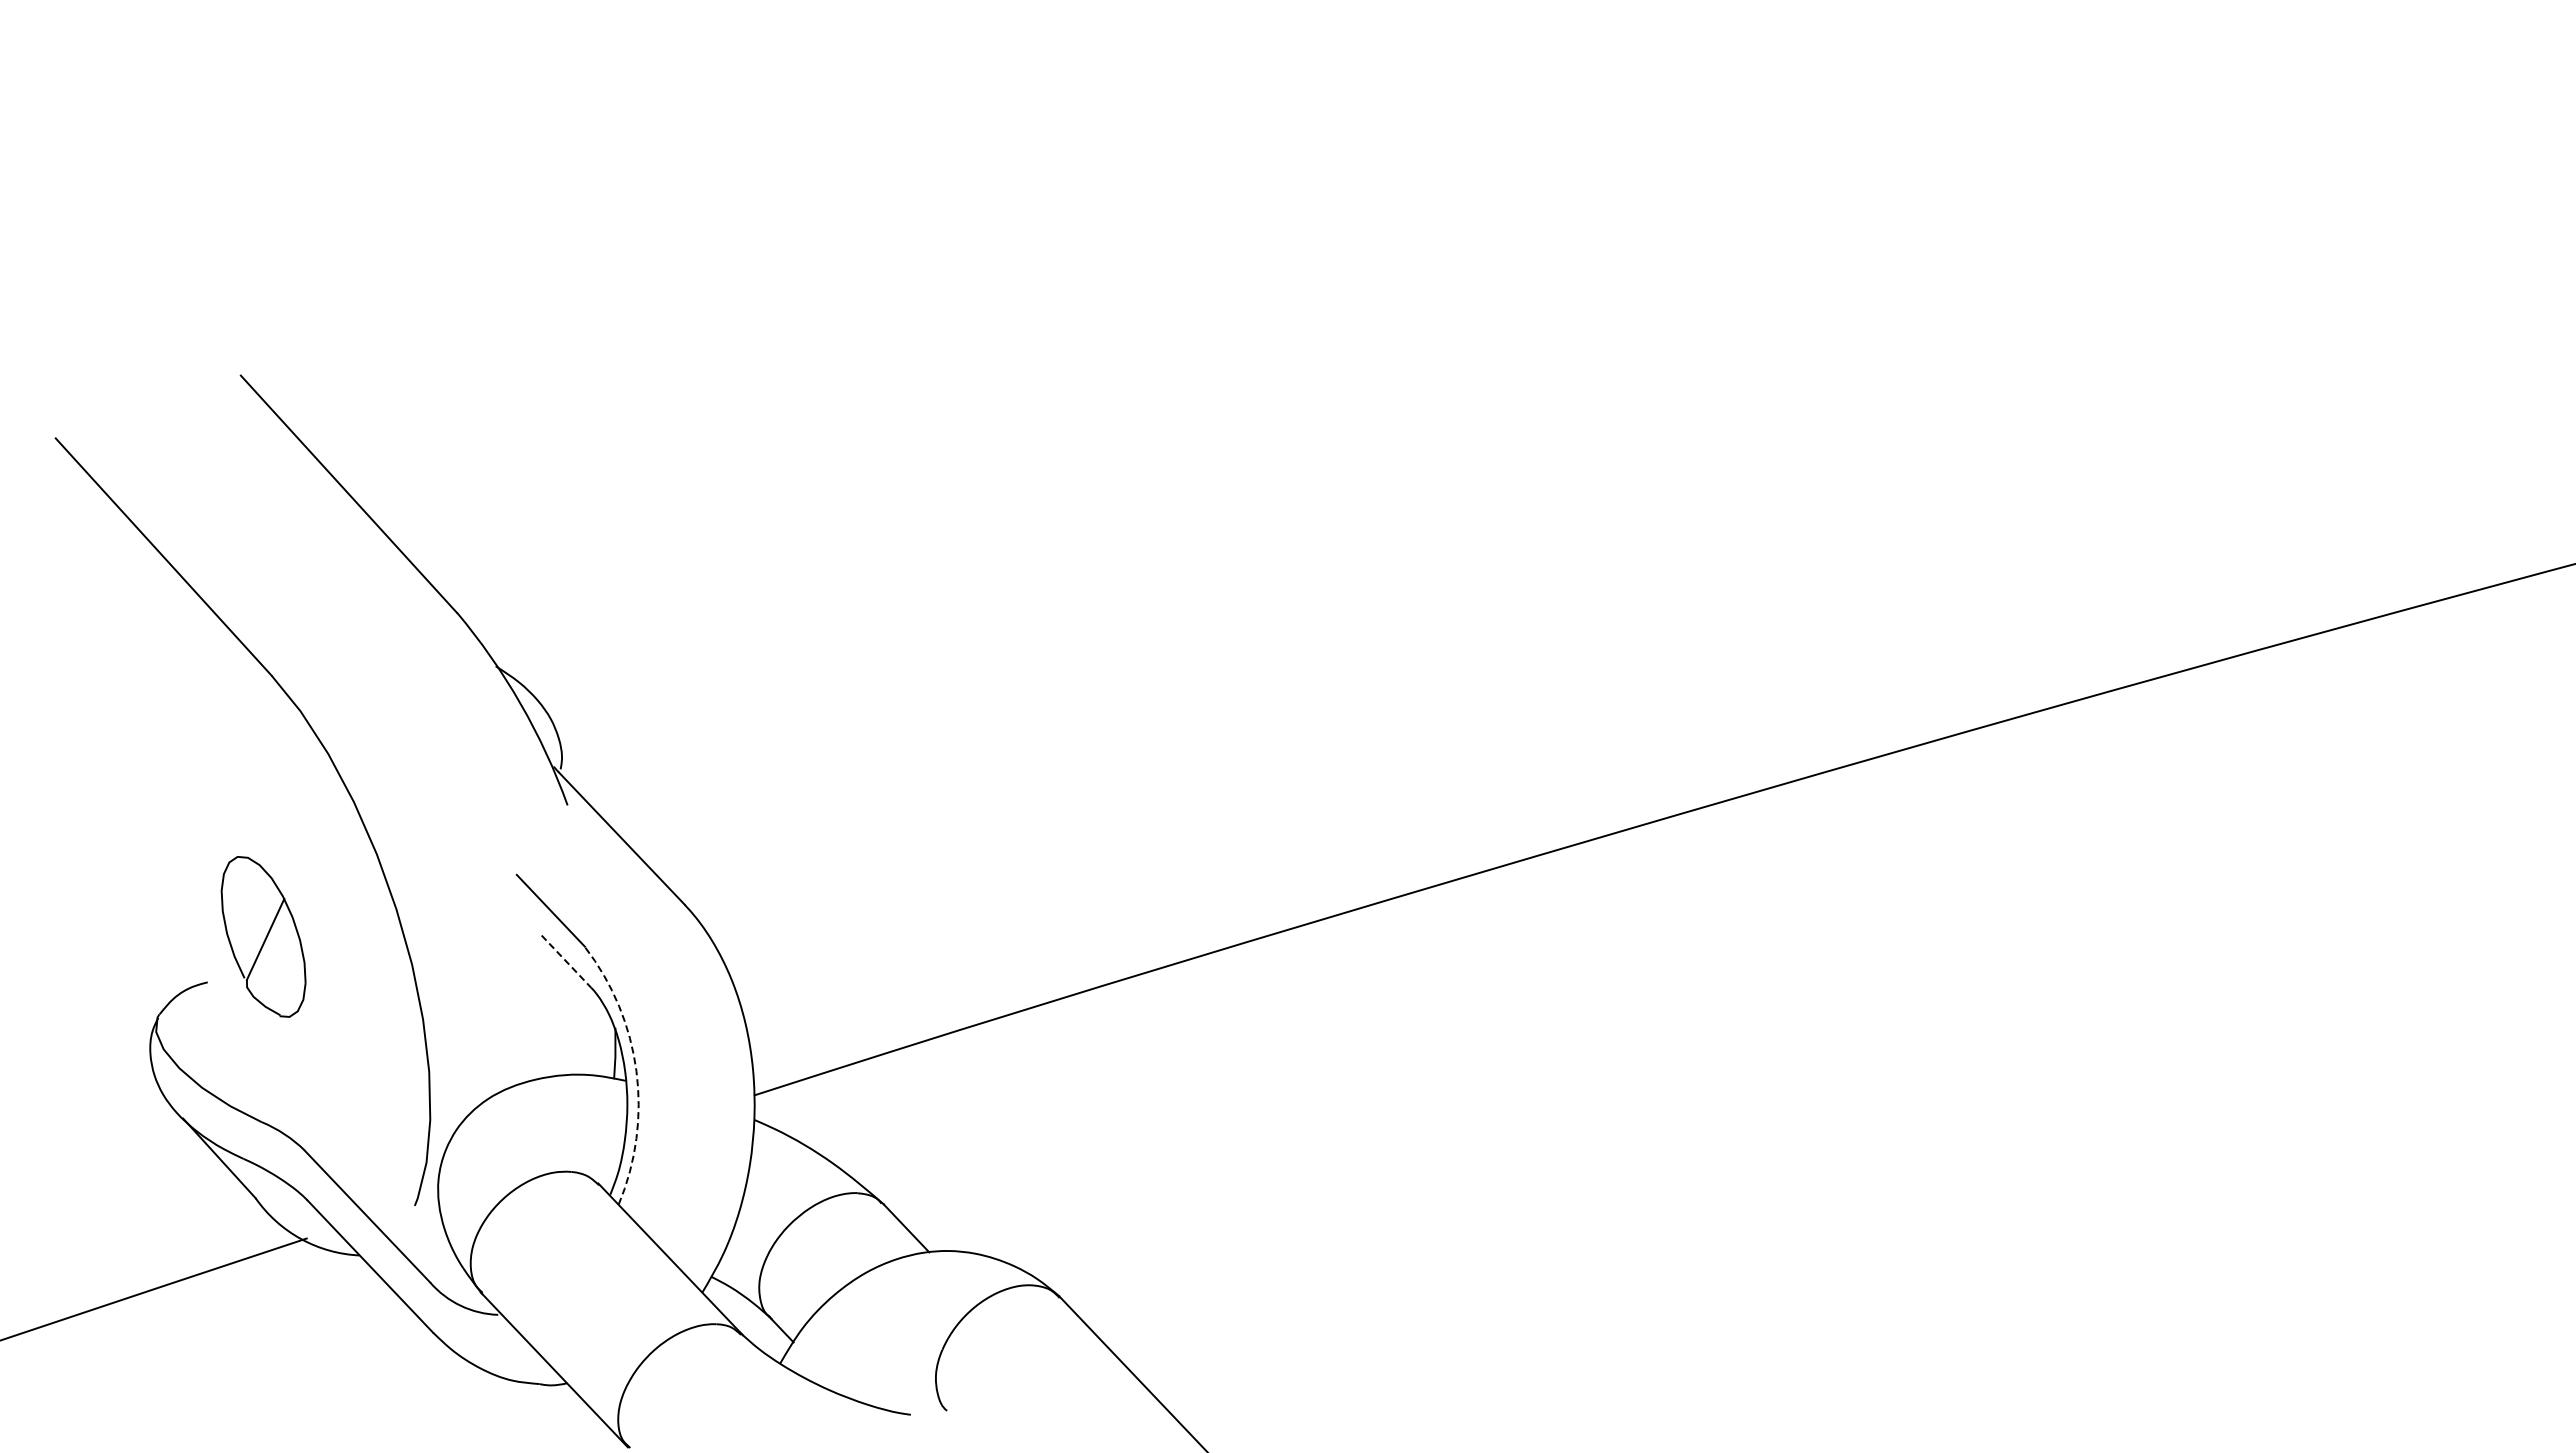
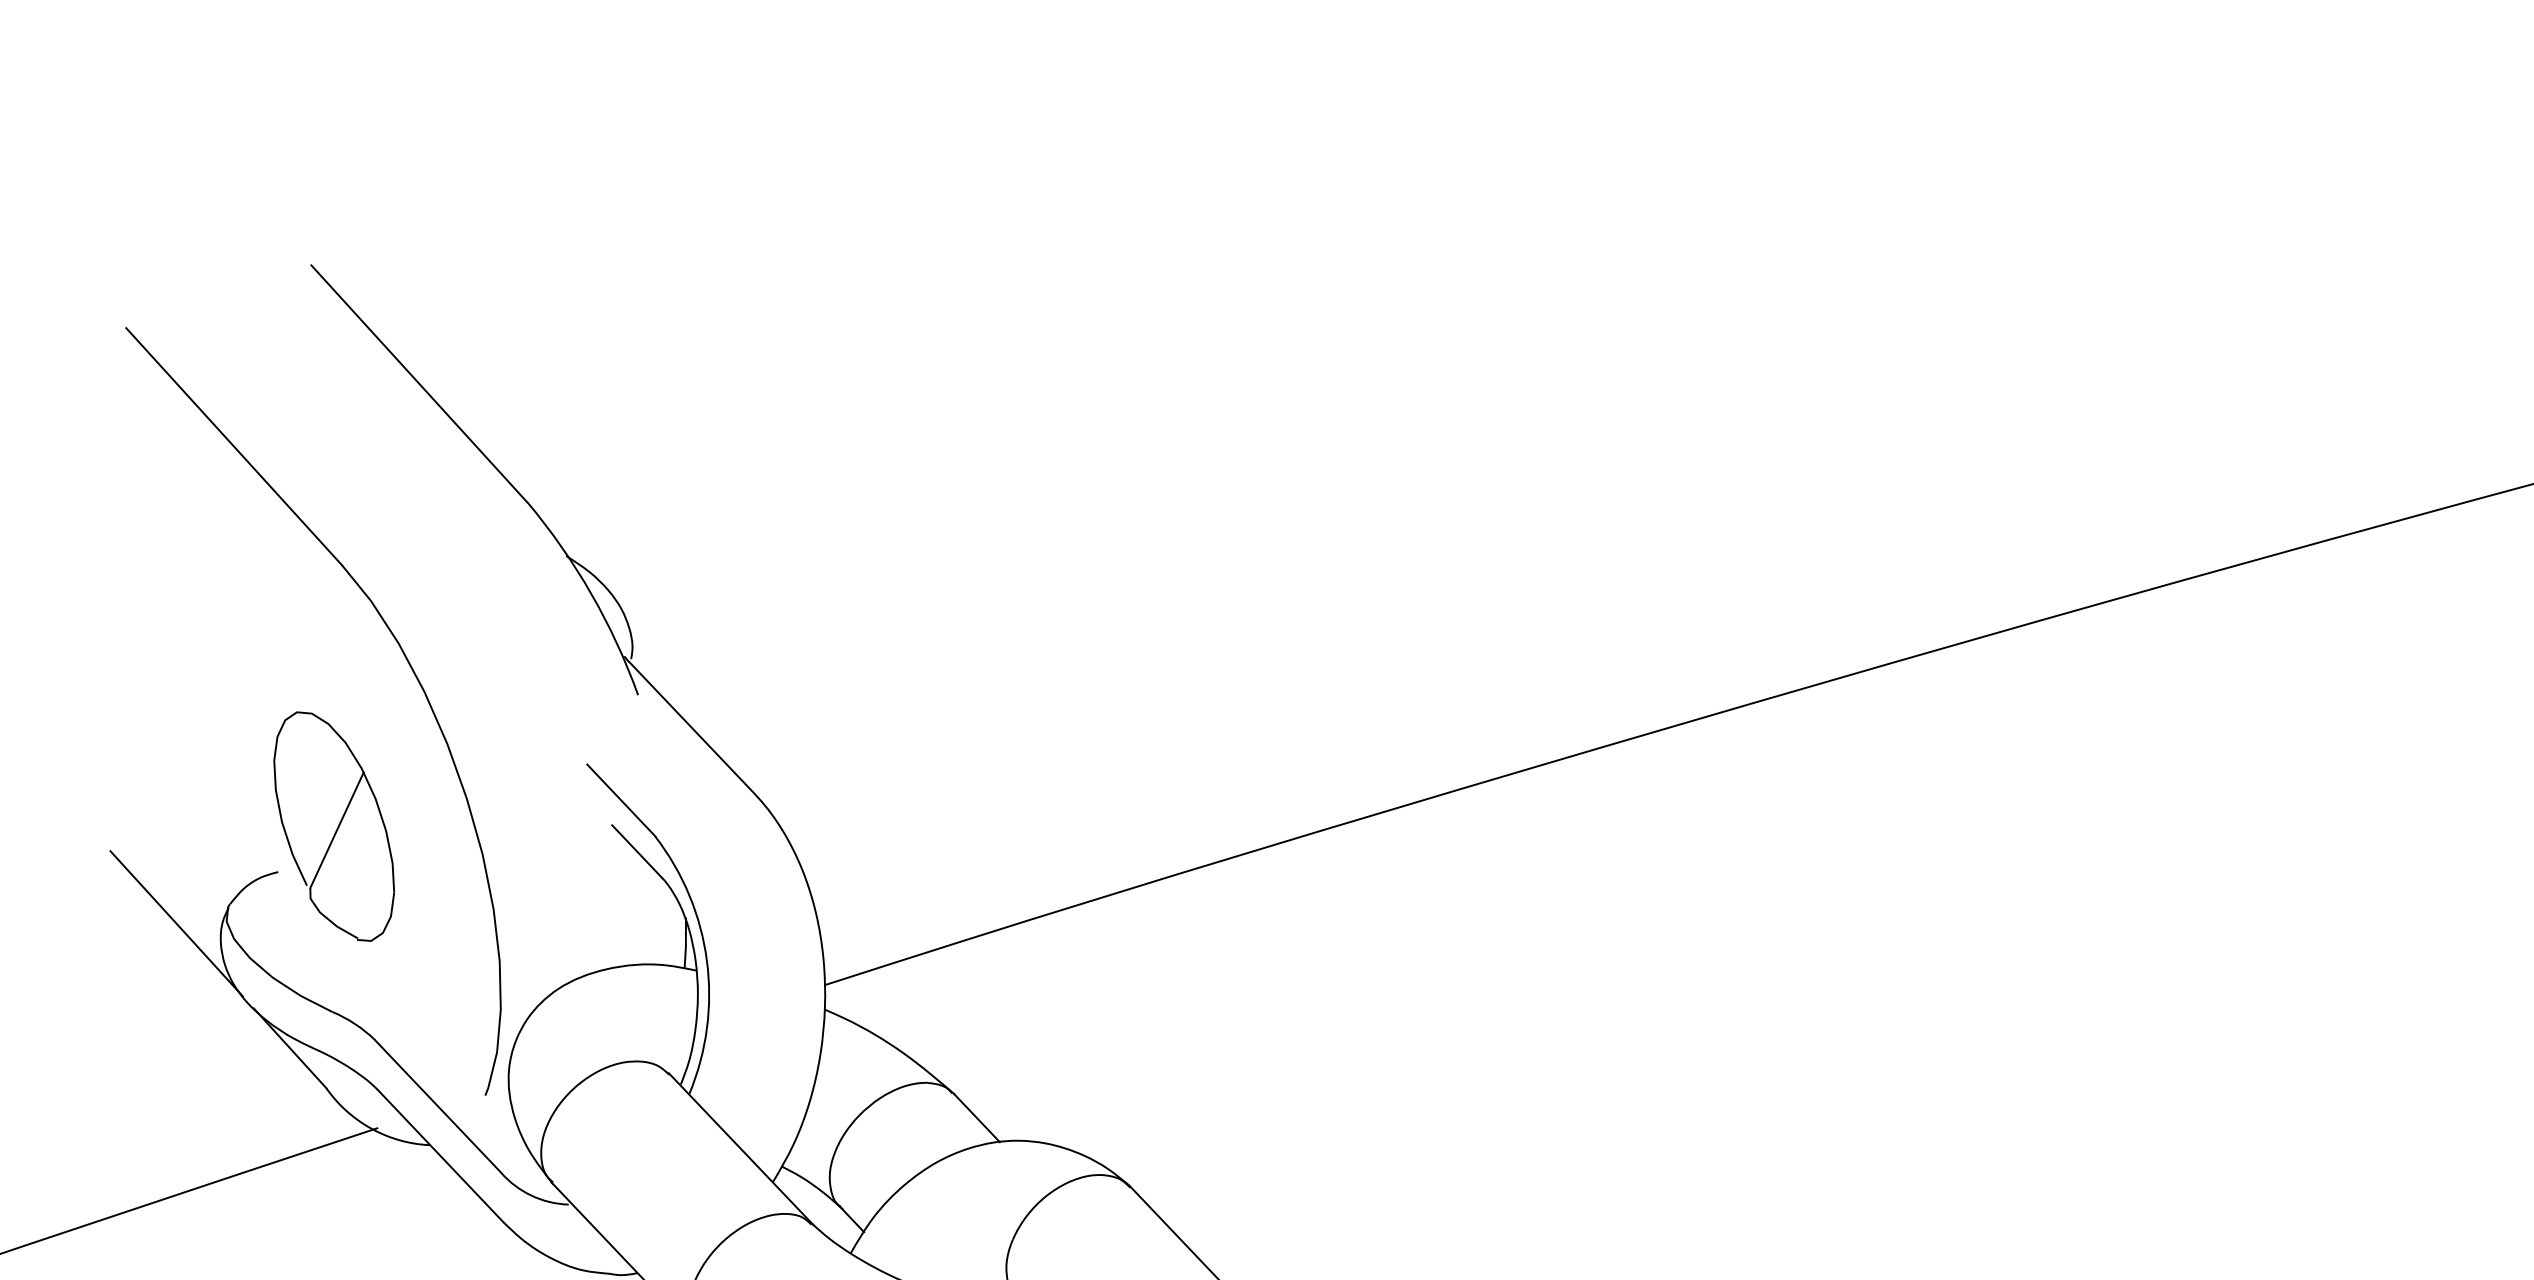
part: (263, 936) -> (334, 826), size x1.43
line: (566, 961) -> (637, 851), dashed -> solid
line: (105, 1033) -> (176, 923), added
arc: (636, 1071) -> (707, 961), dashed -> solid

